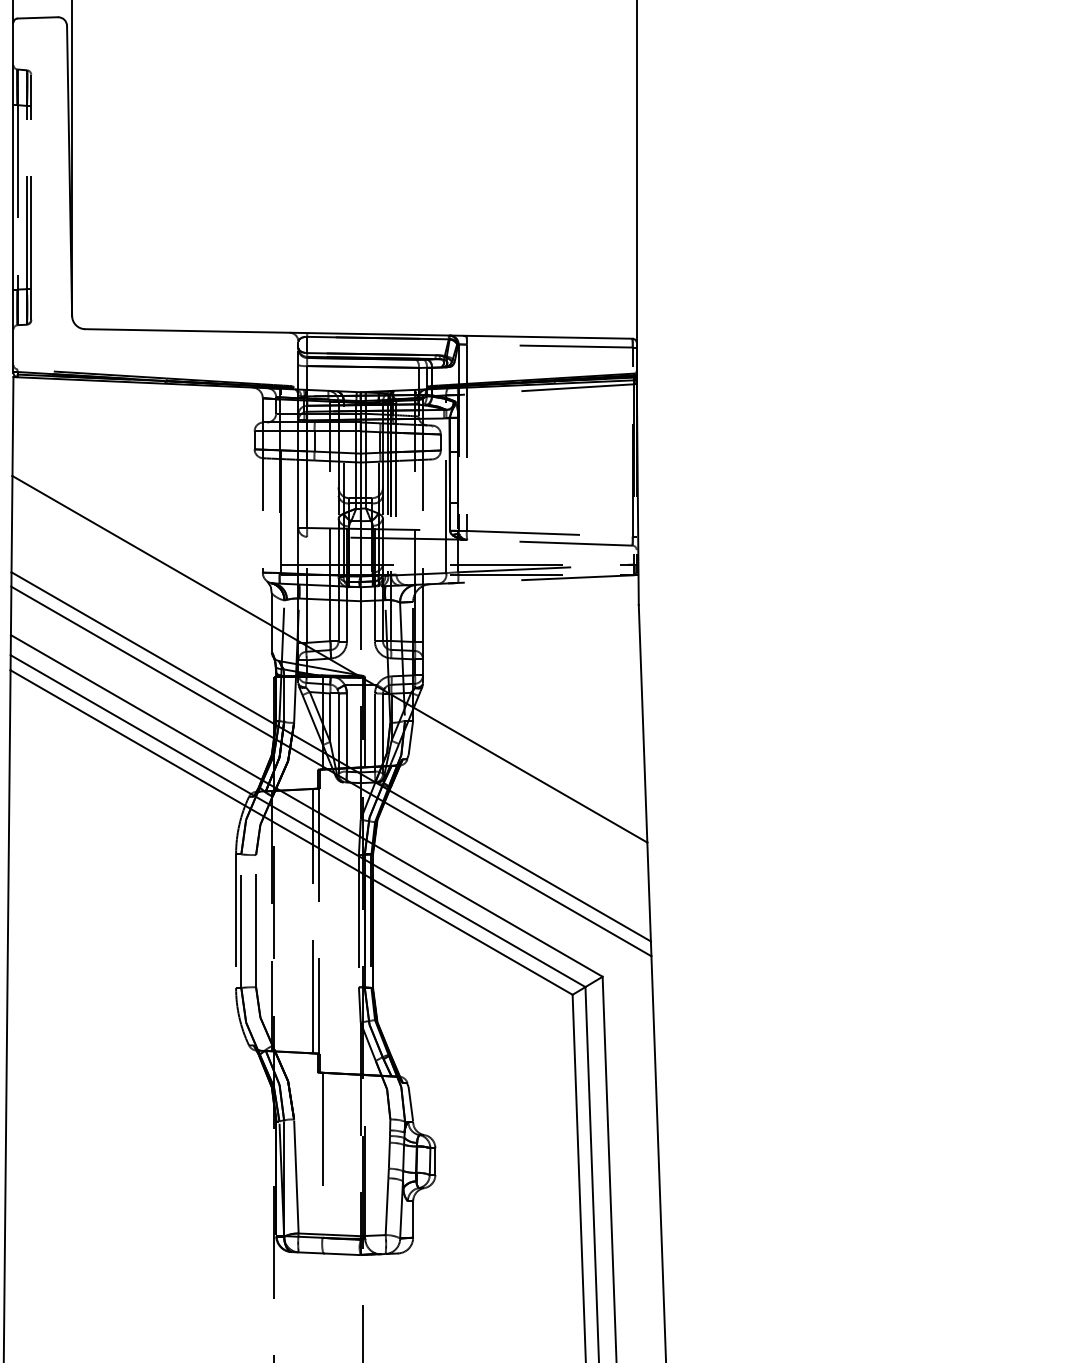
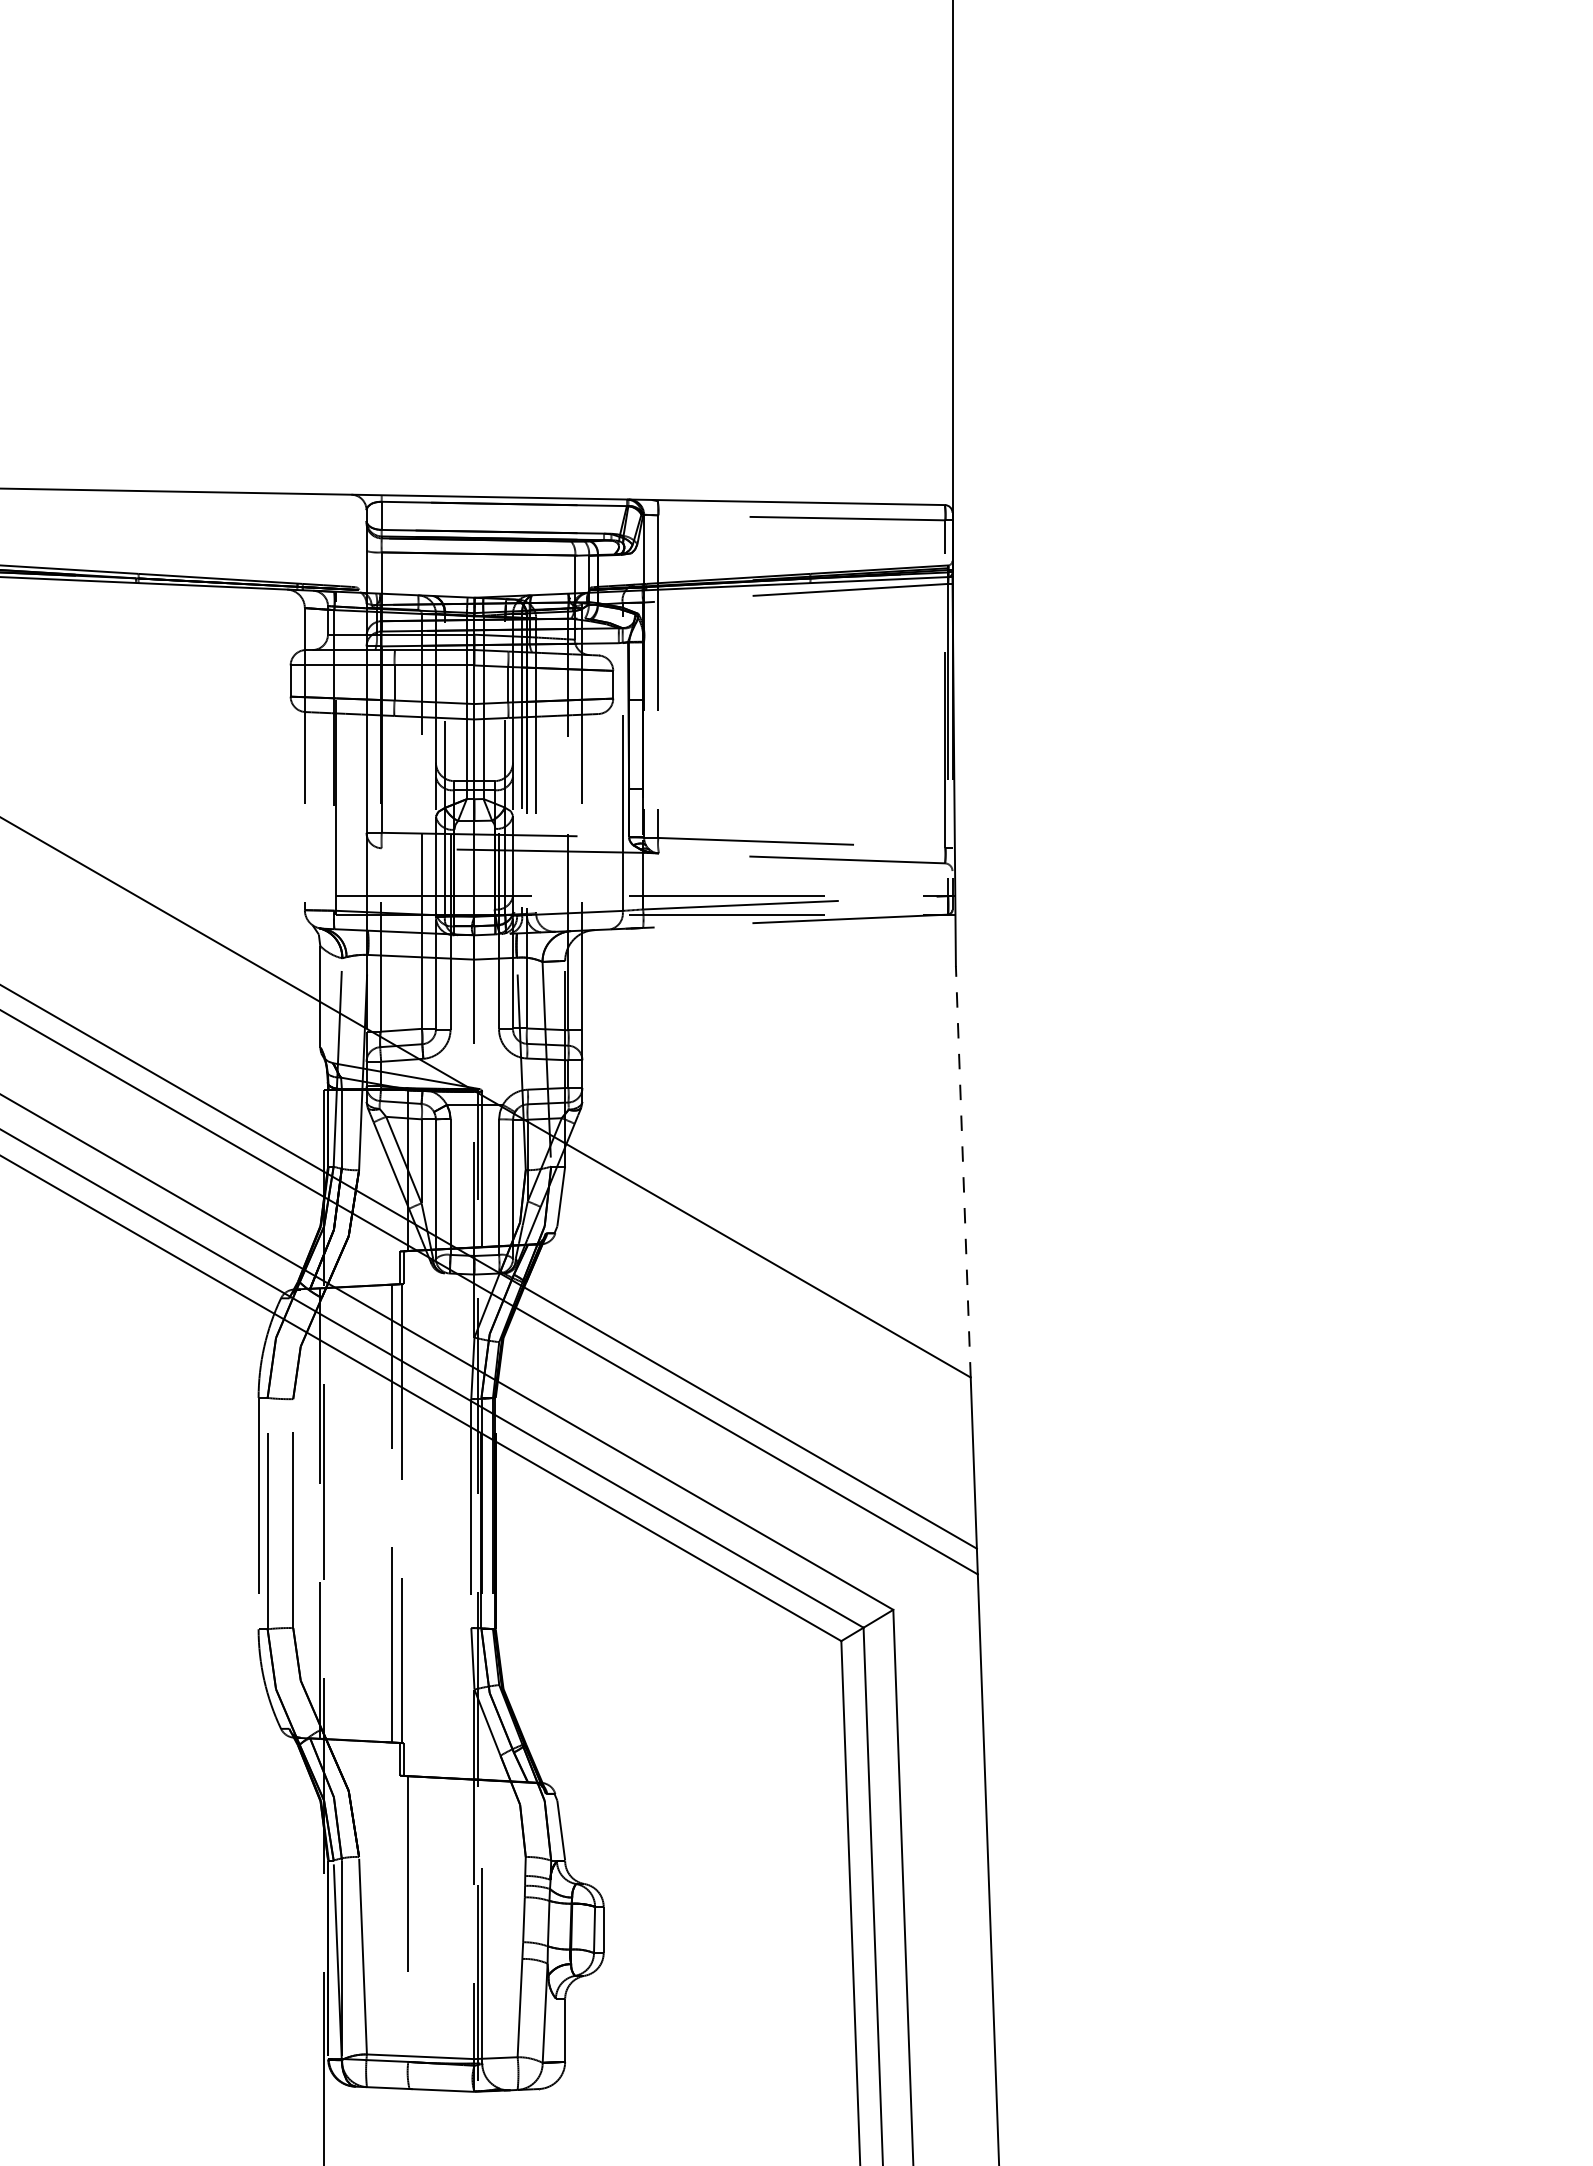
line: (643, 723) -> (964, 1171), solid -> dashed

